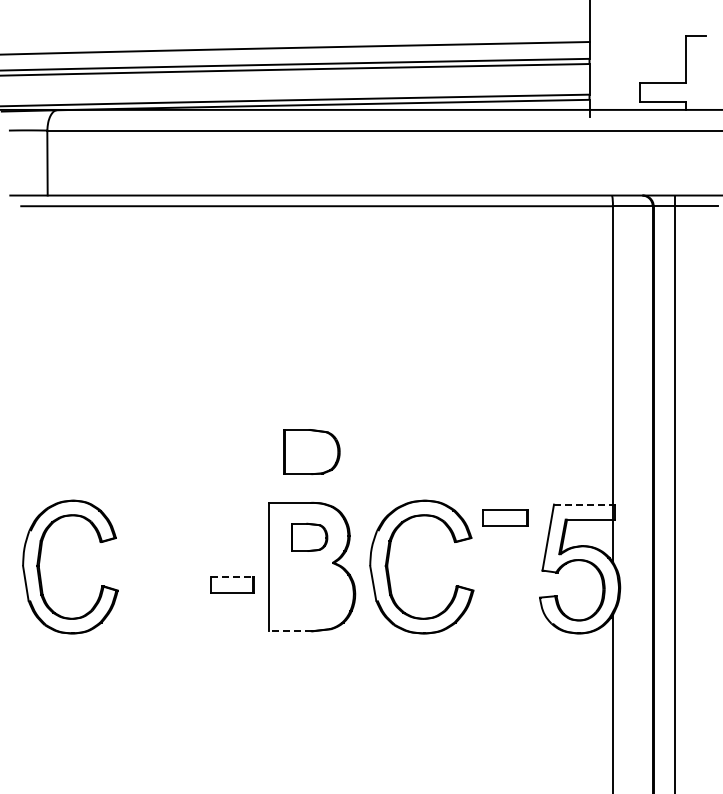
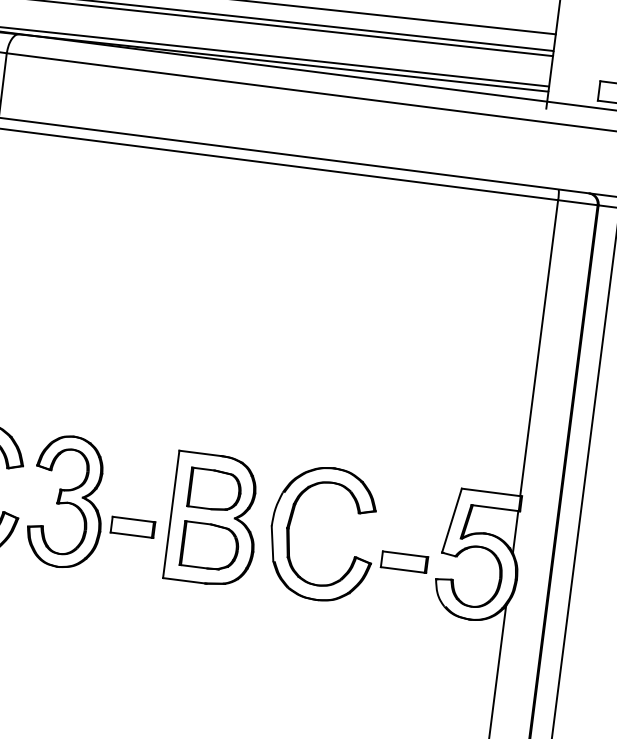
part: (311, 452) -> (209, 547), moved
line: (583, 504) -> (491, 492), dashed -> solid
part: (505, 517) -> (404, 561), moved
part: (309, 537) -> (215, 490), size x1.43
part: (164, 567) -> (67, 501), added
line: (232, 576) -> (133, 519), dashed -> solid
line: (289, 631) -> (183, 580), dashed -> solid

